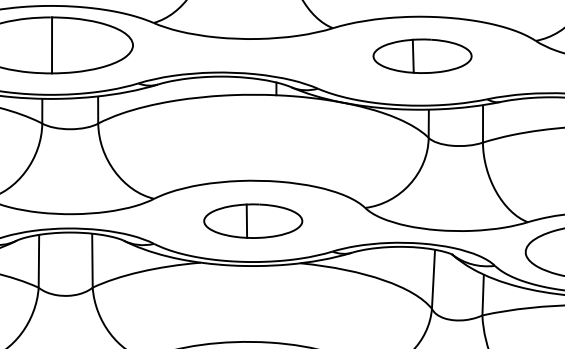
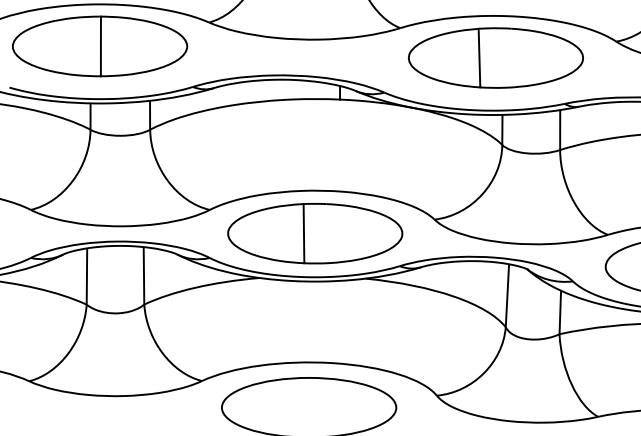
part: (422, 55) -> (495, 57), size x1.67
part: (253, 220) -> (315, 233), size x1.67

